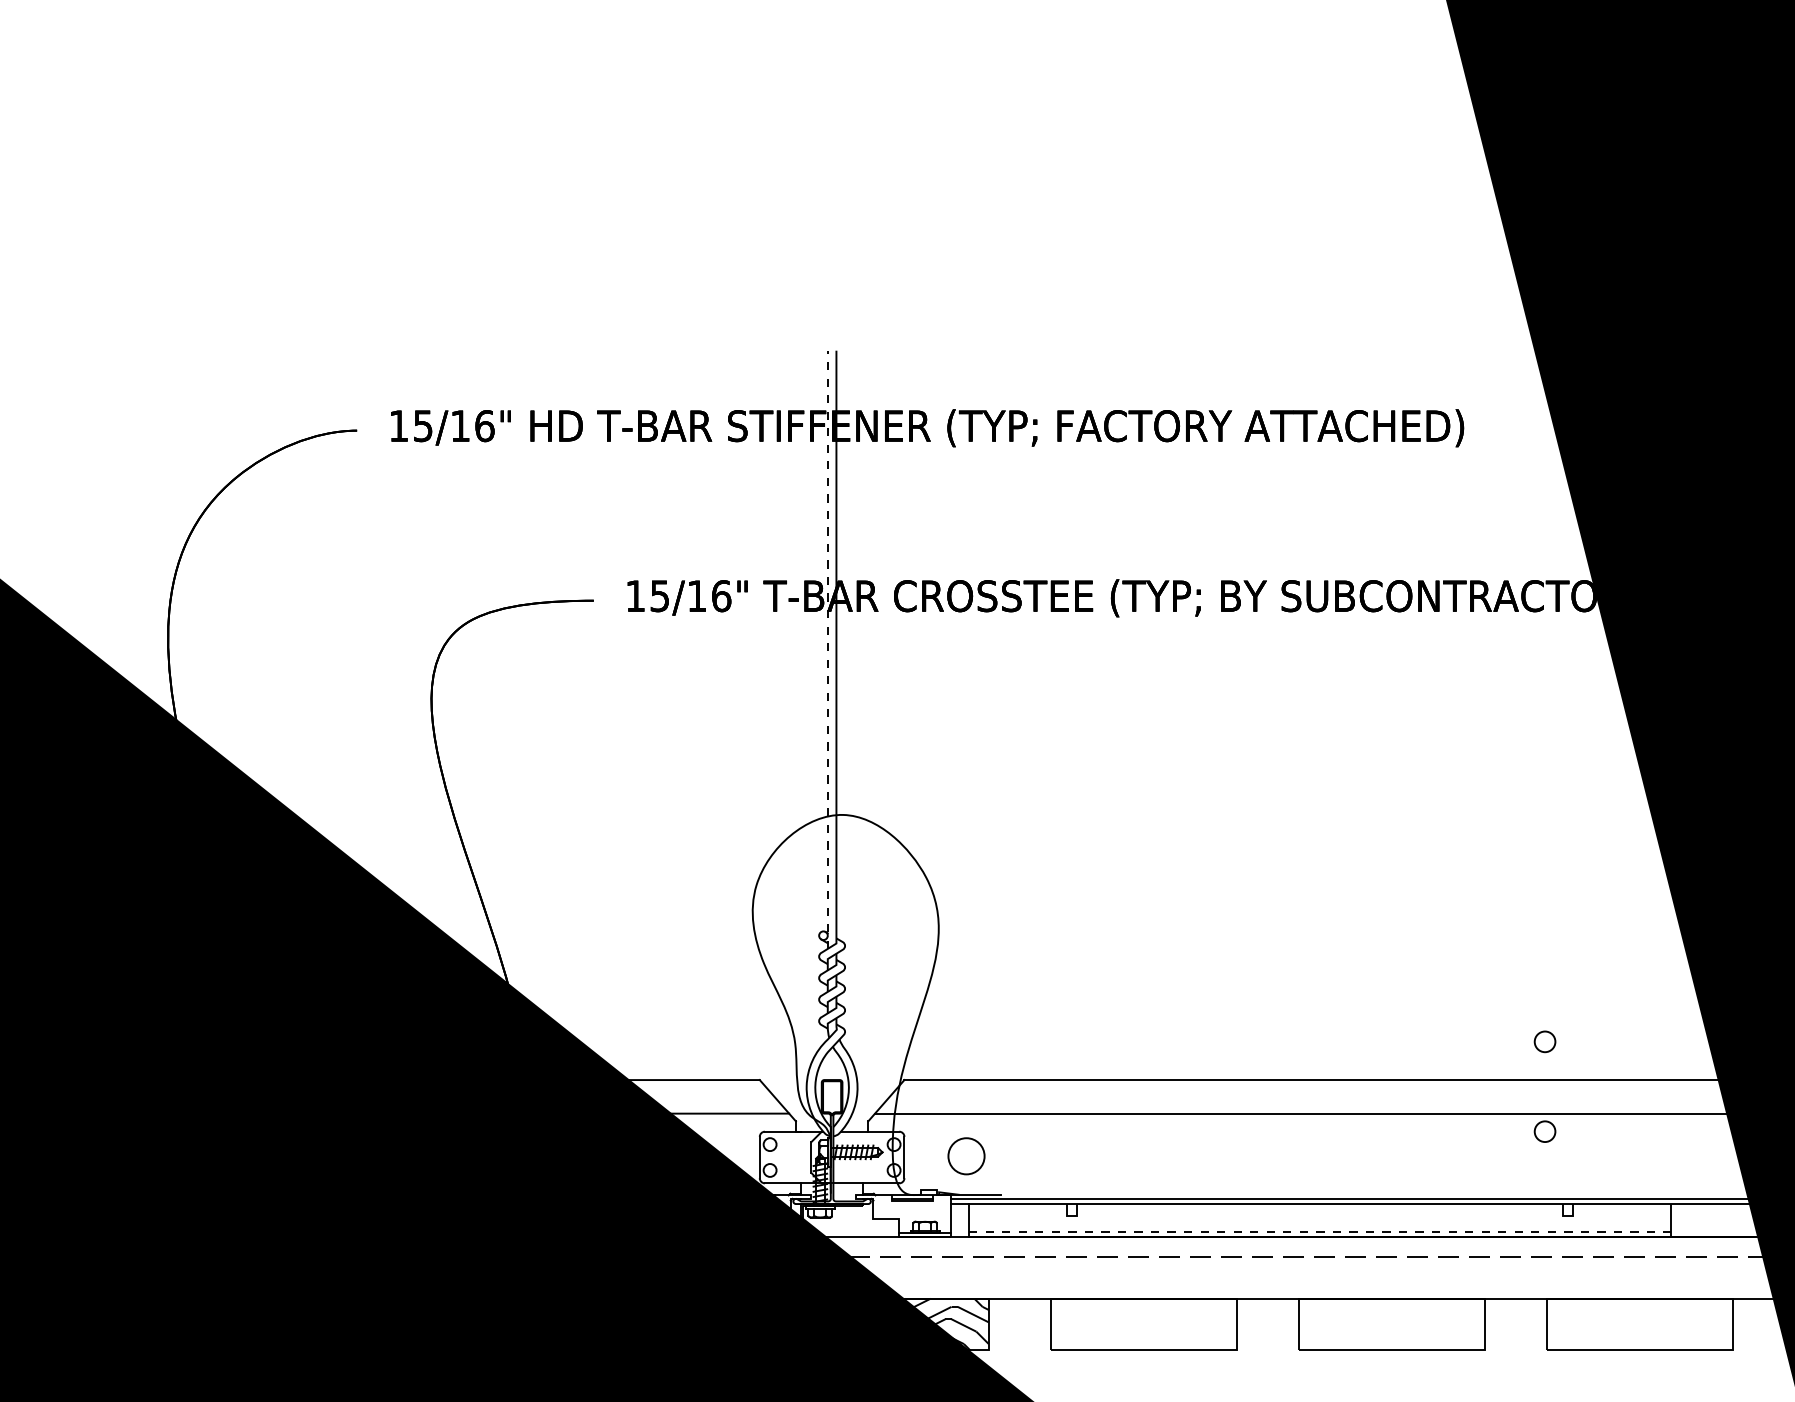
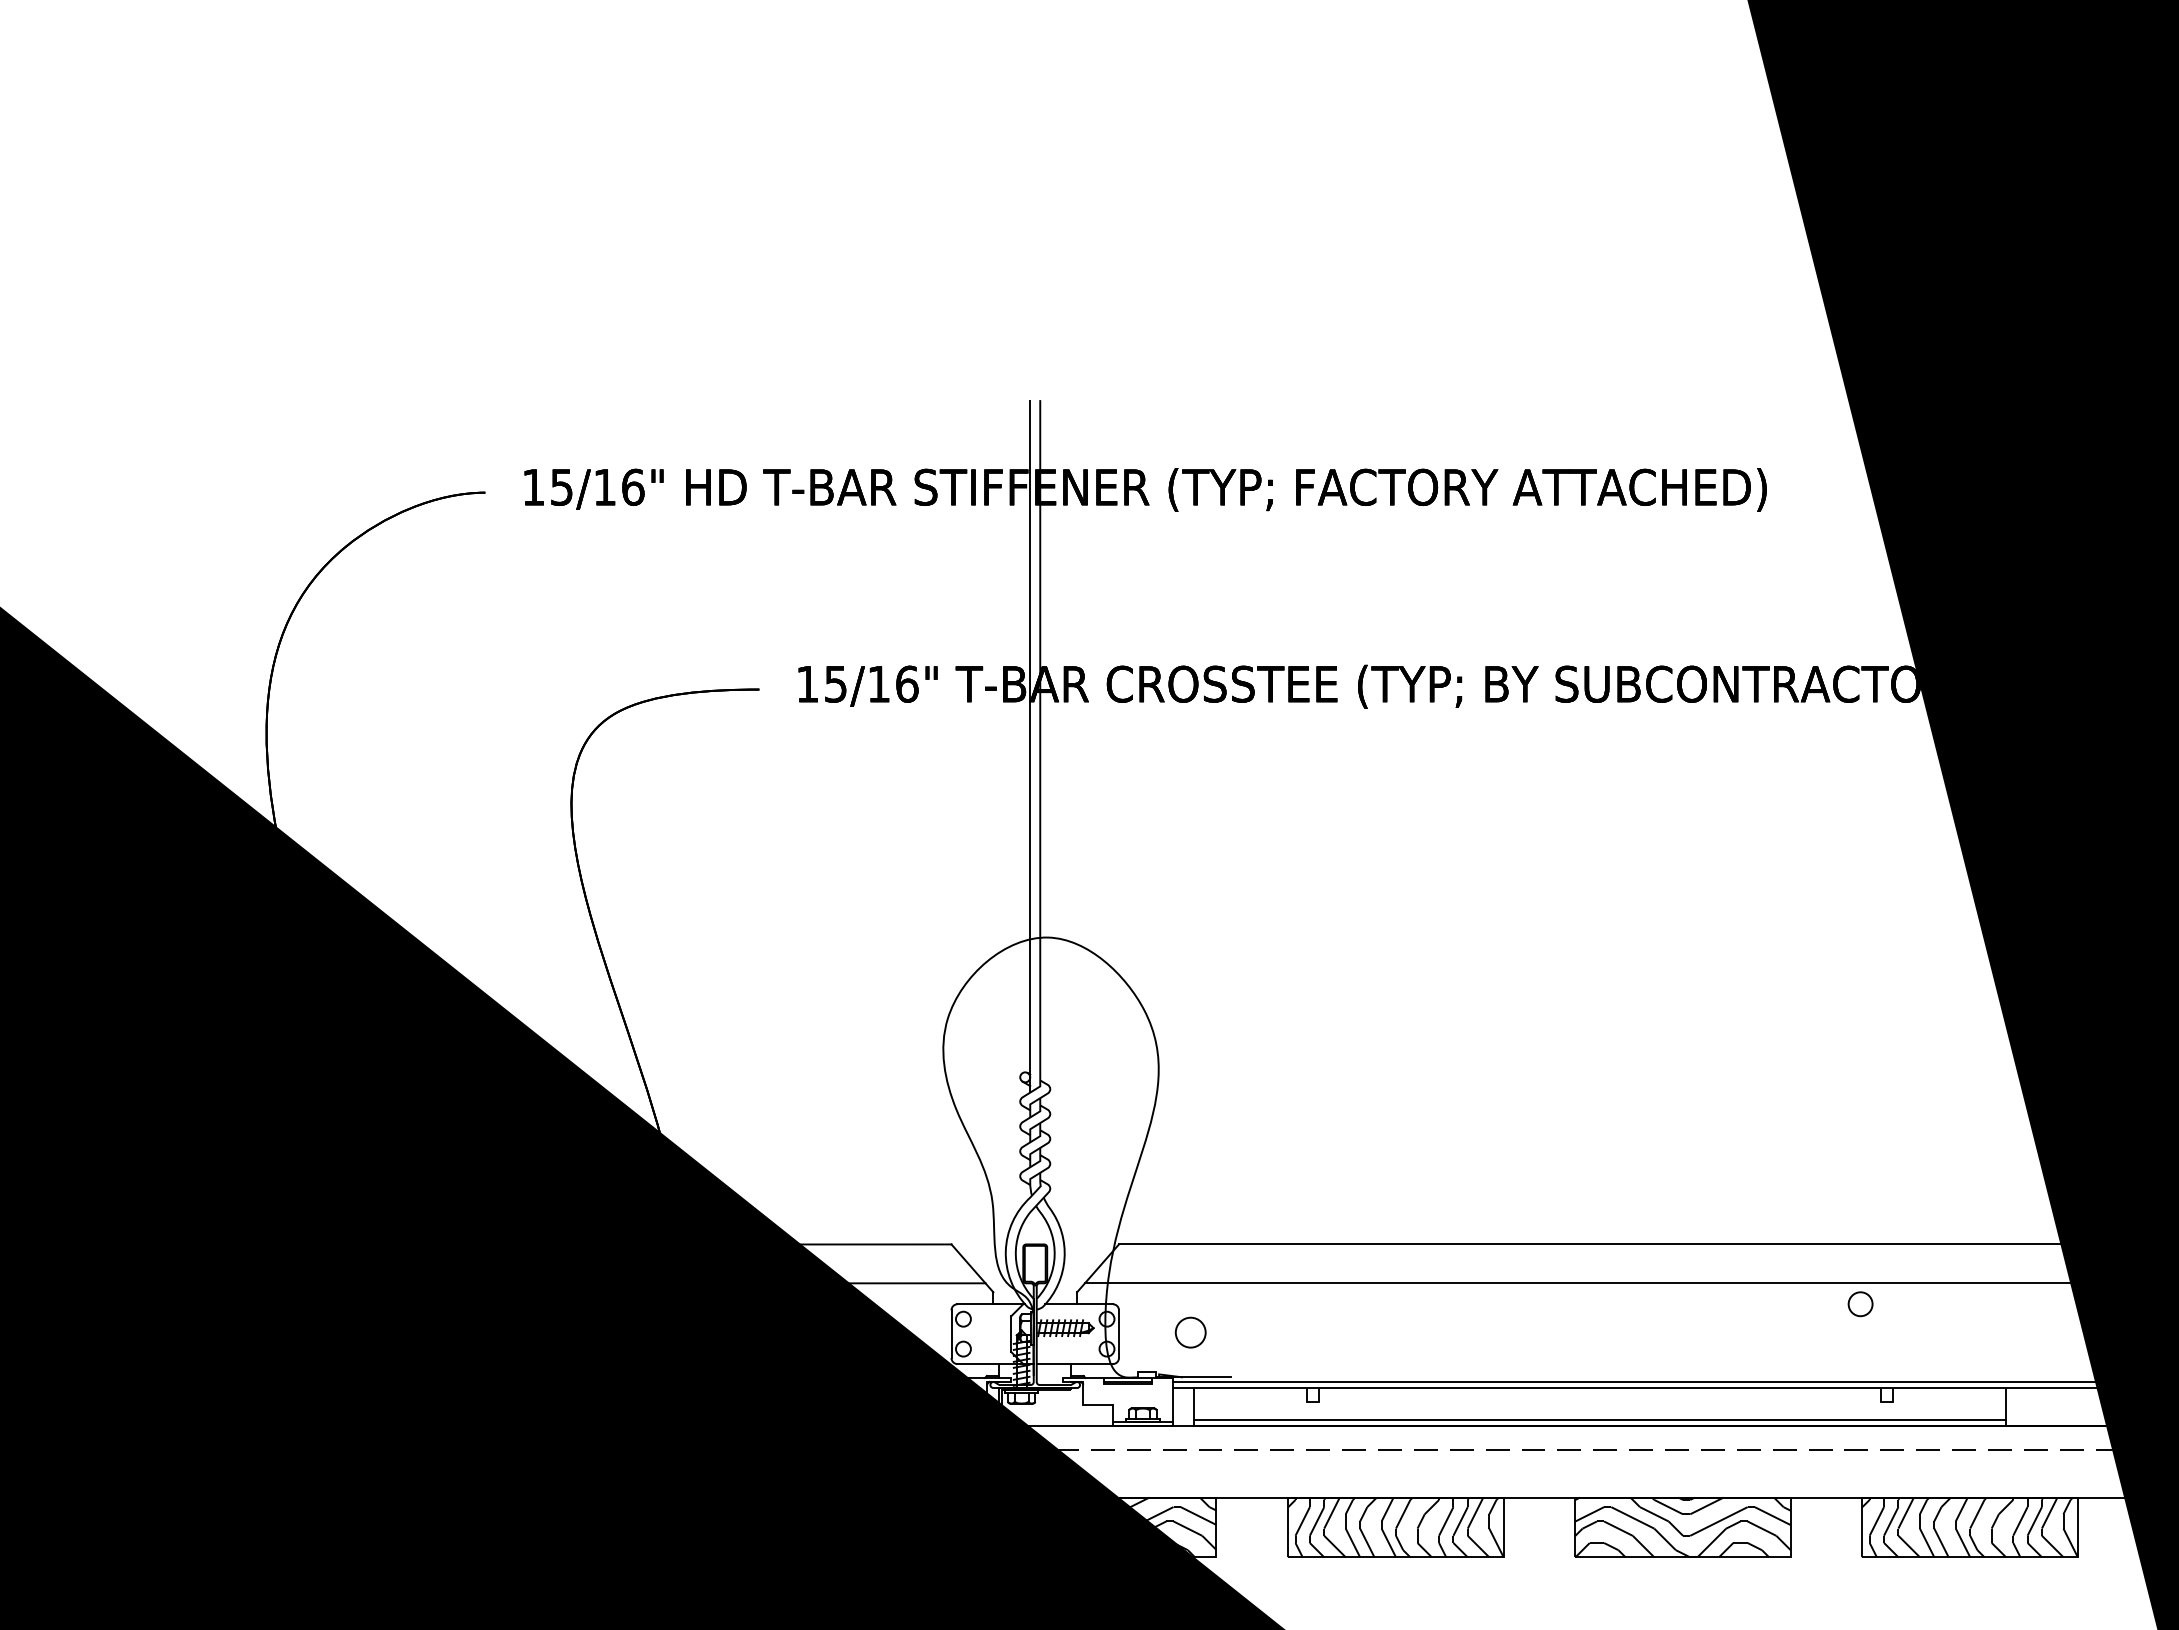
line: (828, 649) -> (1030, 745), dashed -> solid
circle: (1544, 1042) -> (1860, 1200), removed
circle: (966, 1156) -> (1190, 1332), size x0.71
line: (1320, 1231) -> (1600, 1419), dashed -> solid
hatch: (1143, 1324) -> (1395, 1527), added
hatch: (1391, 1324) -> (1682, 1527), added
hatch: (1639, 1324) -> (1969, 1527), added

